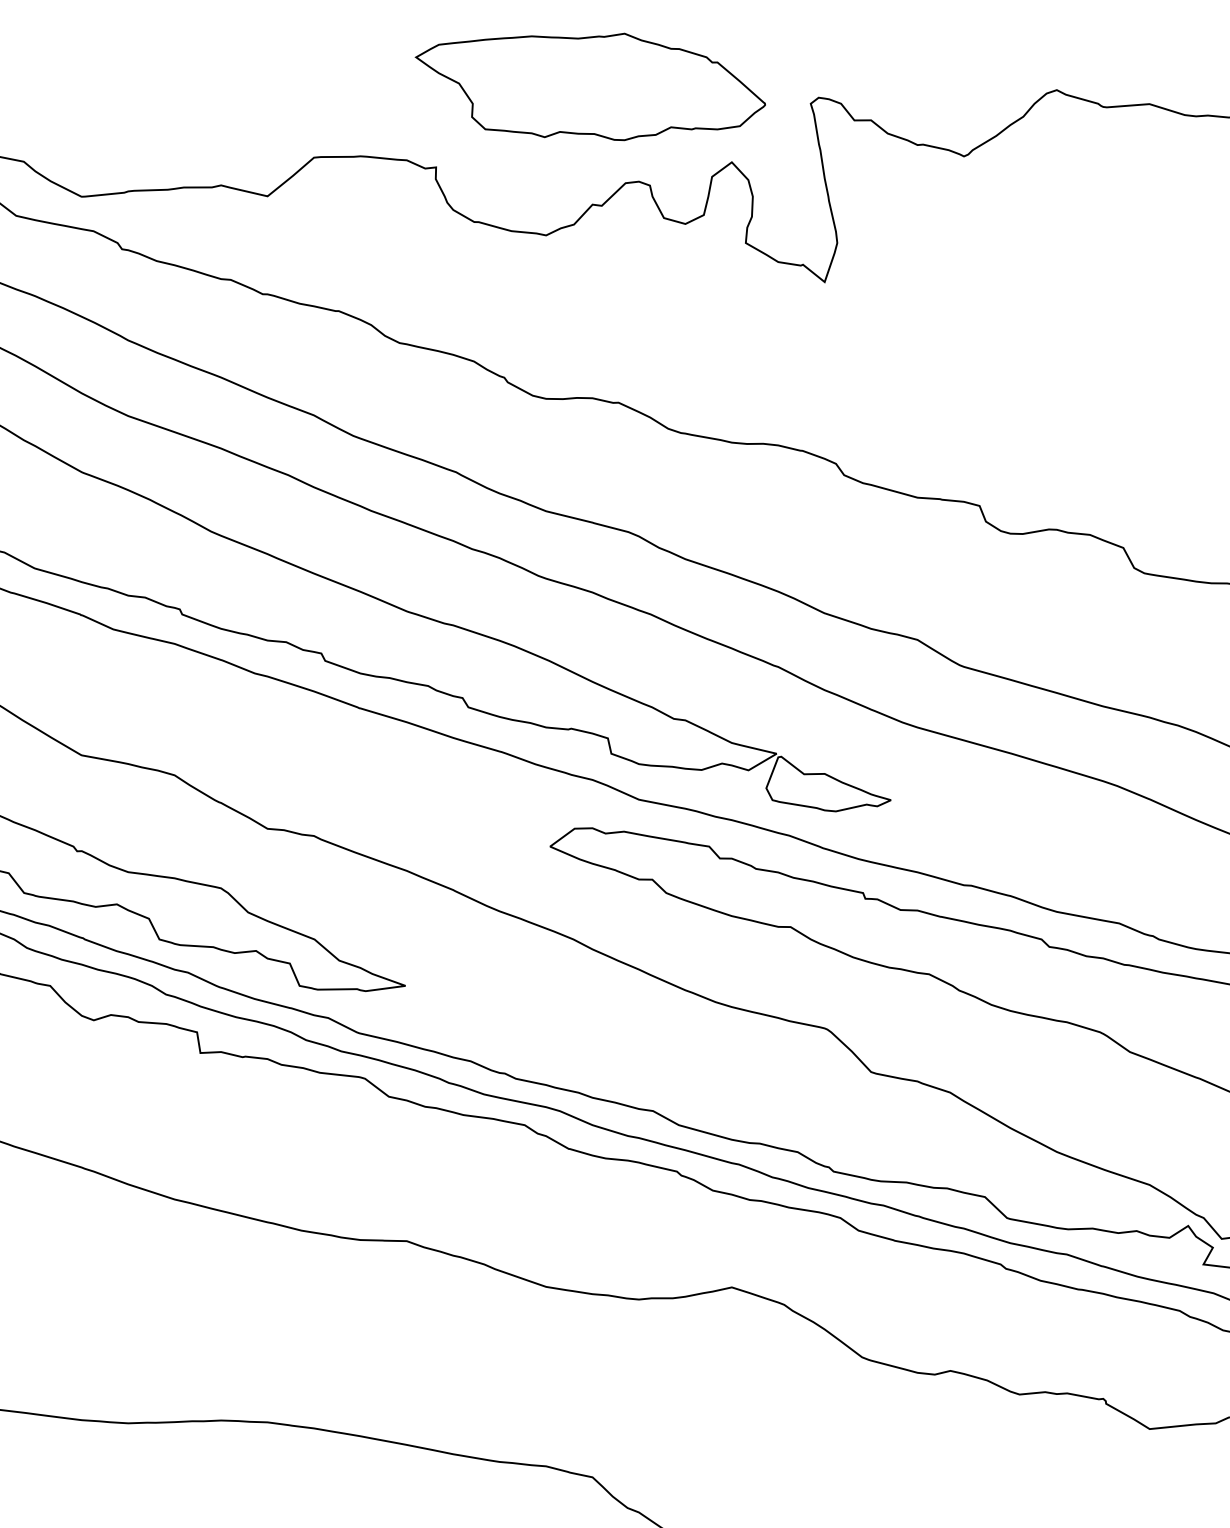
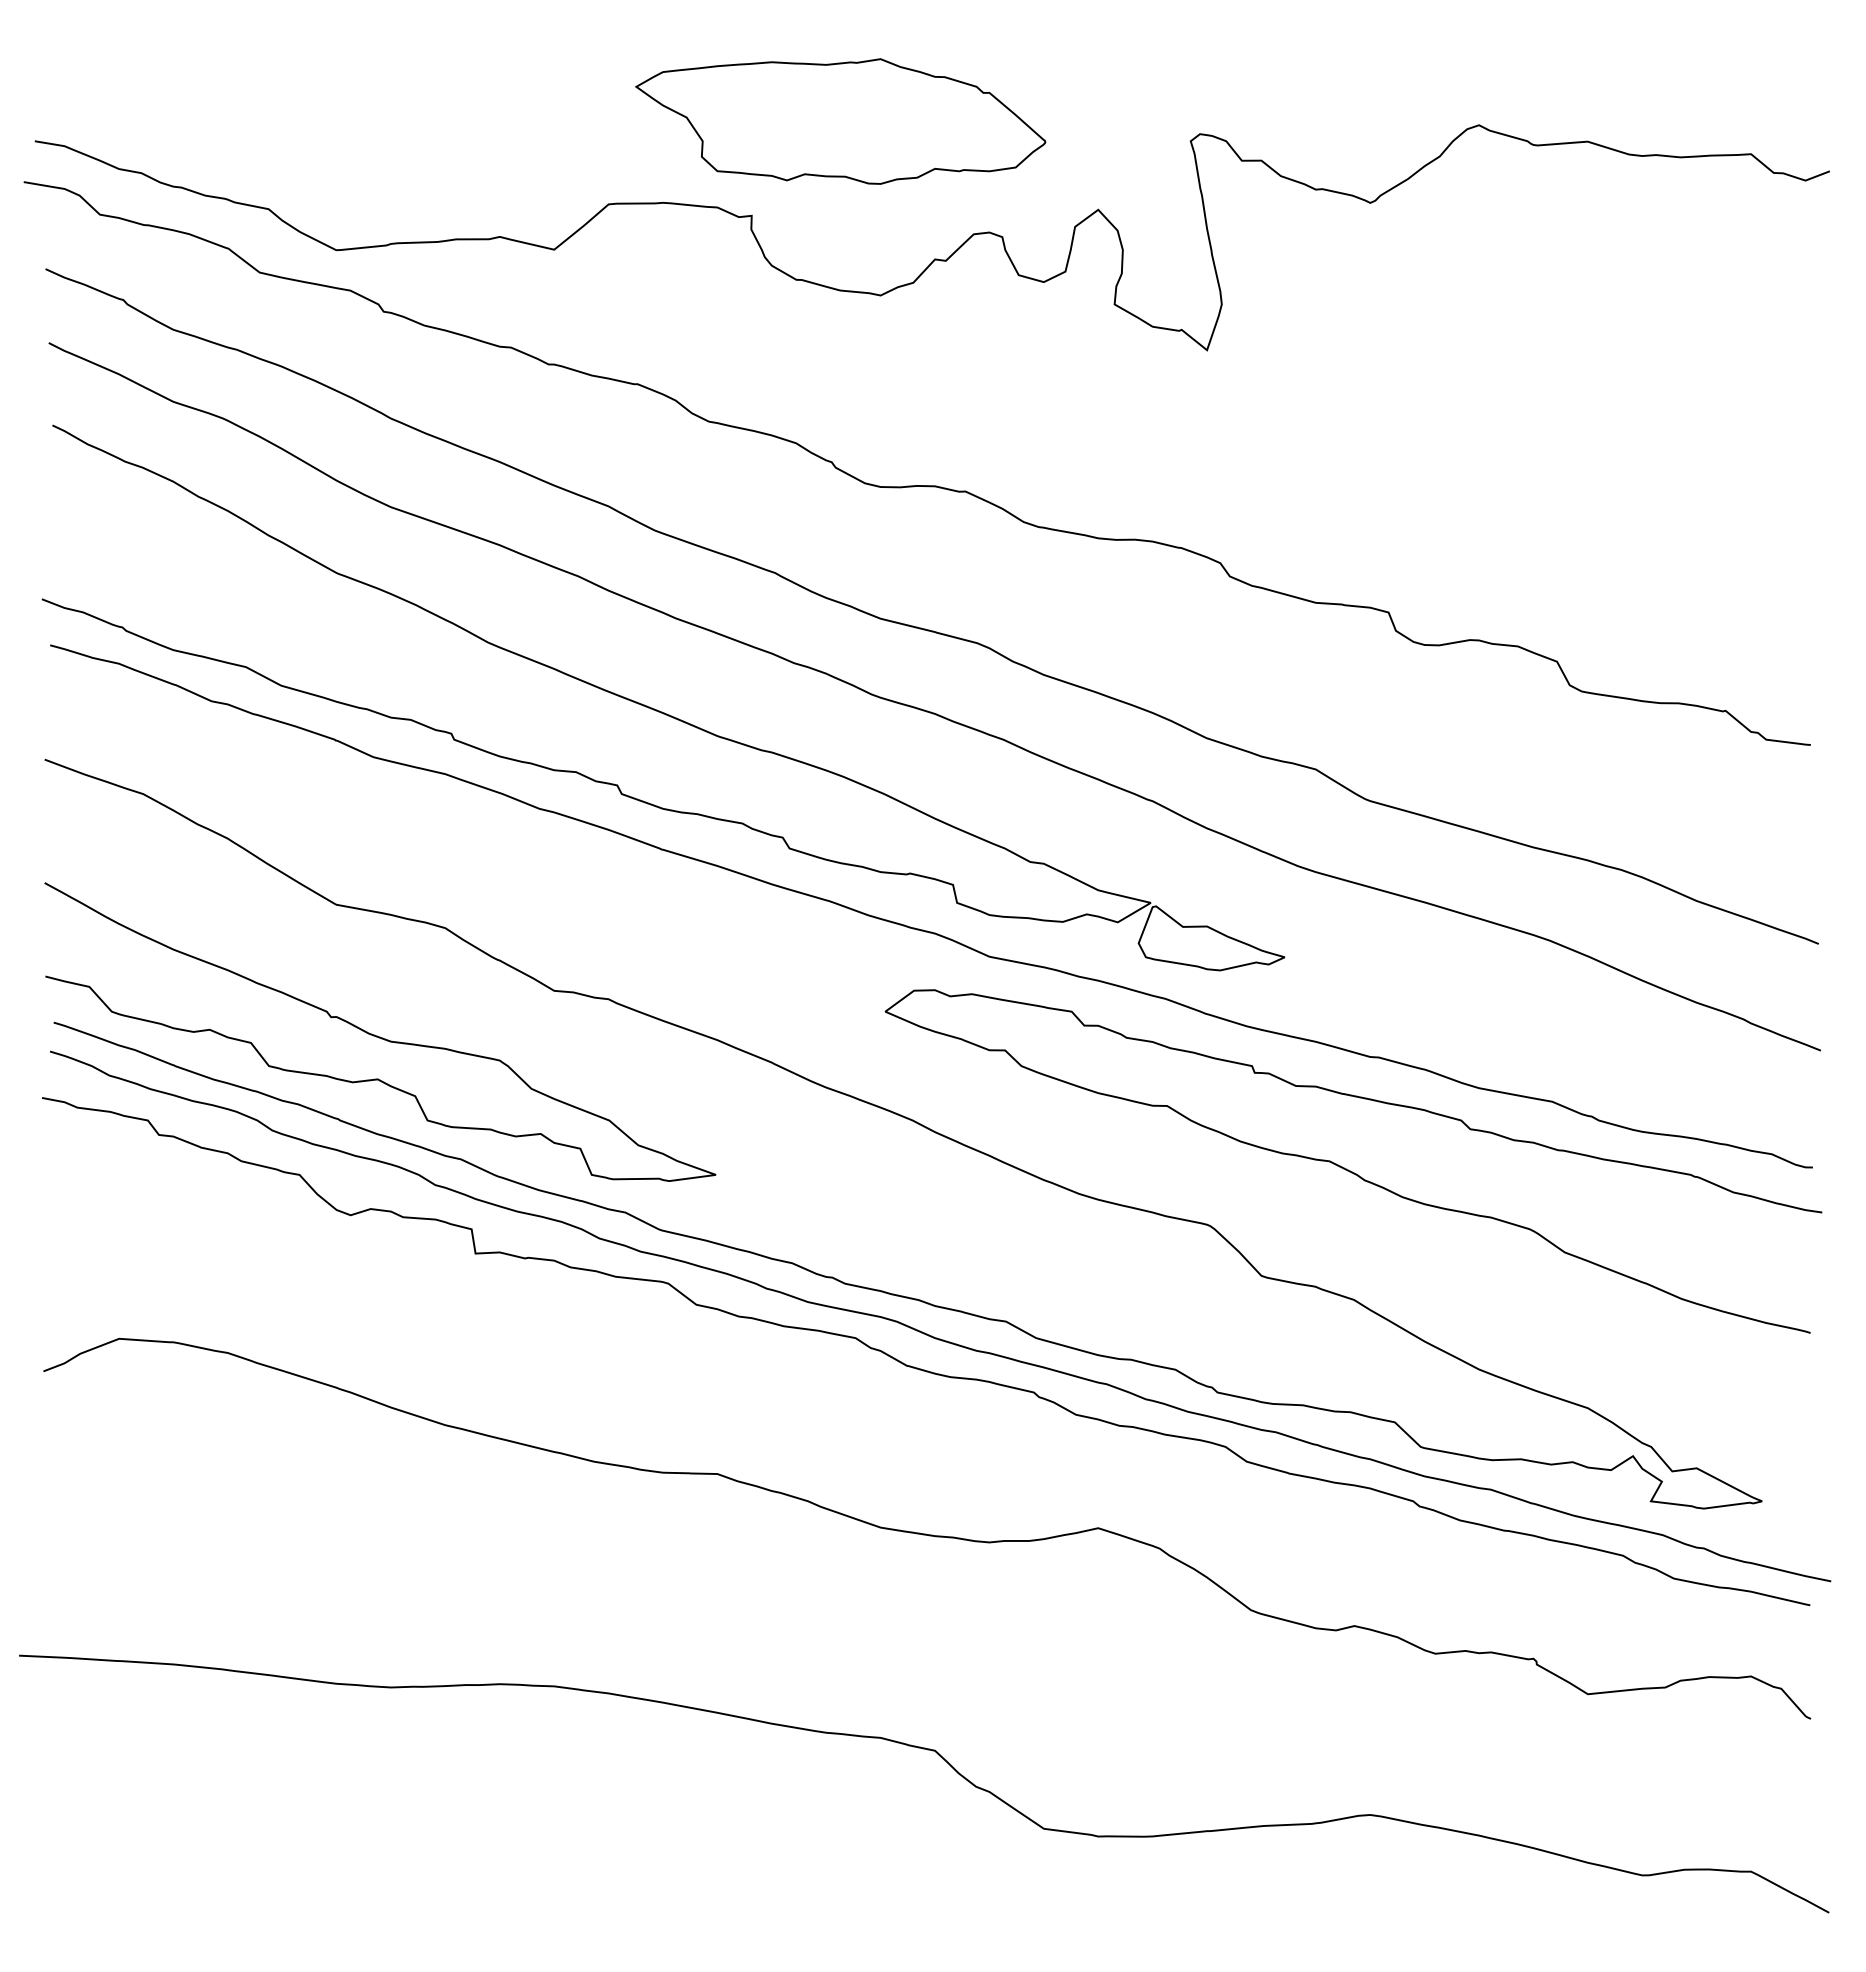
part: (590, 86) -> (840, 121), moved

